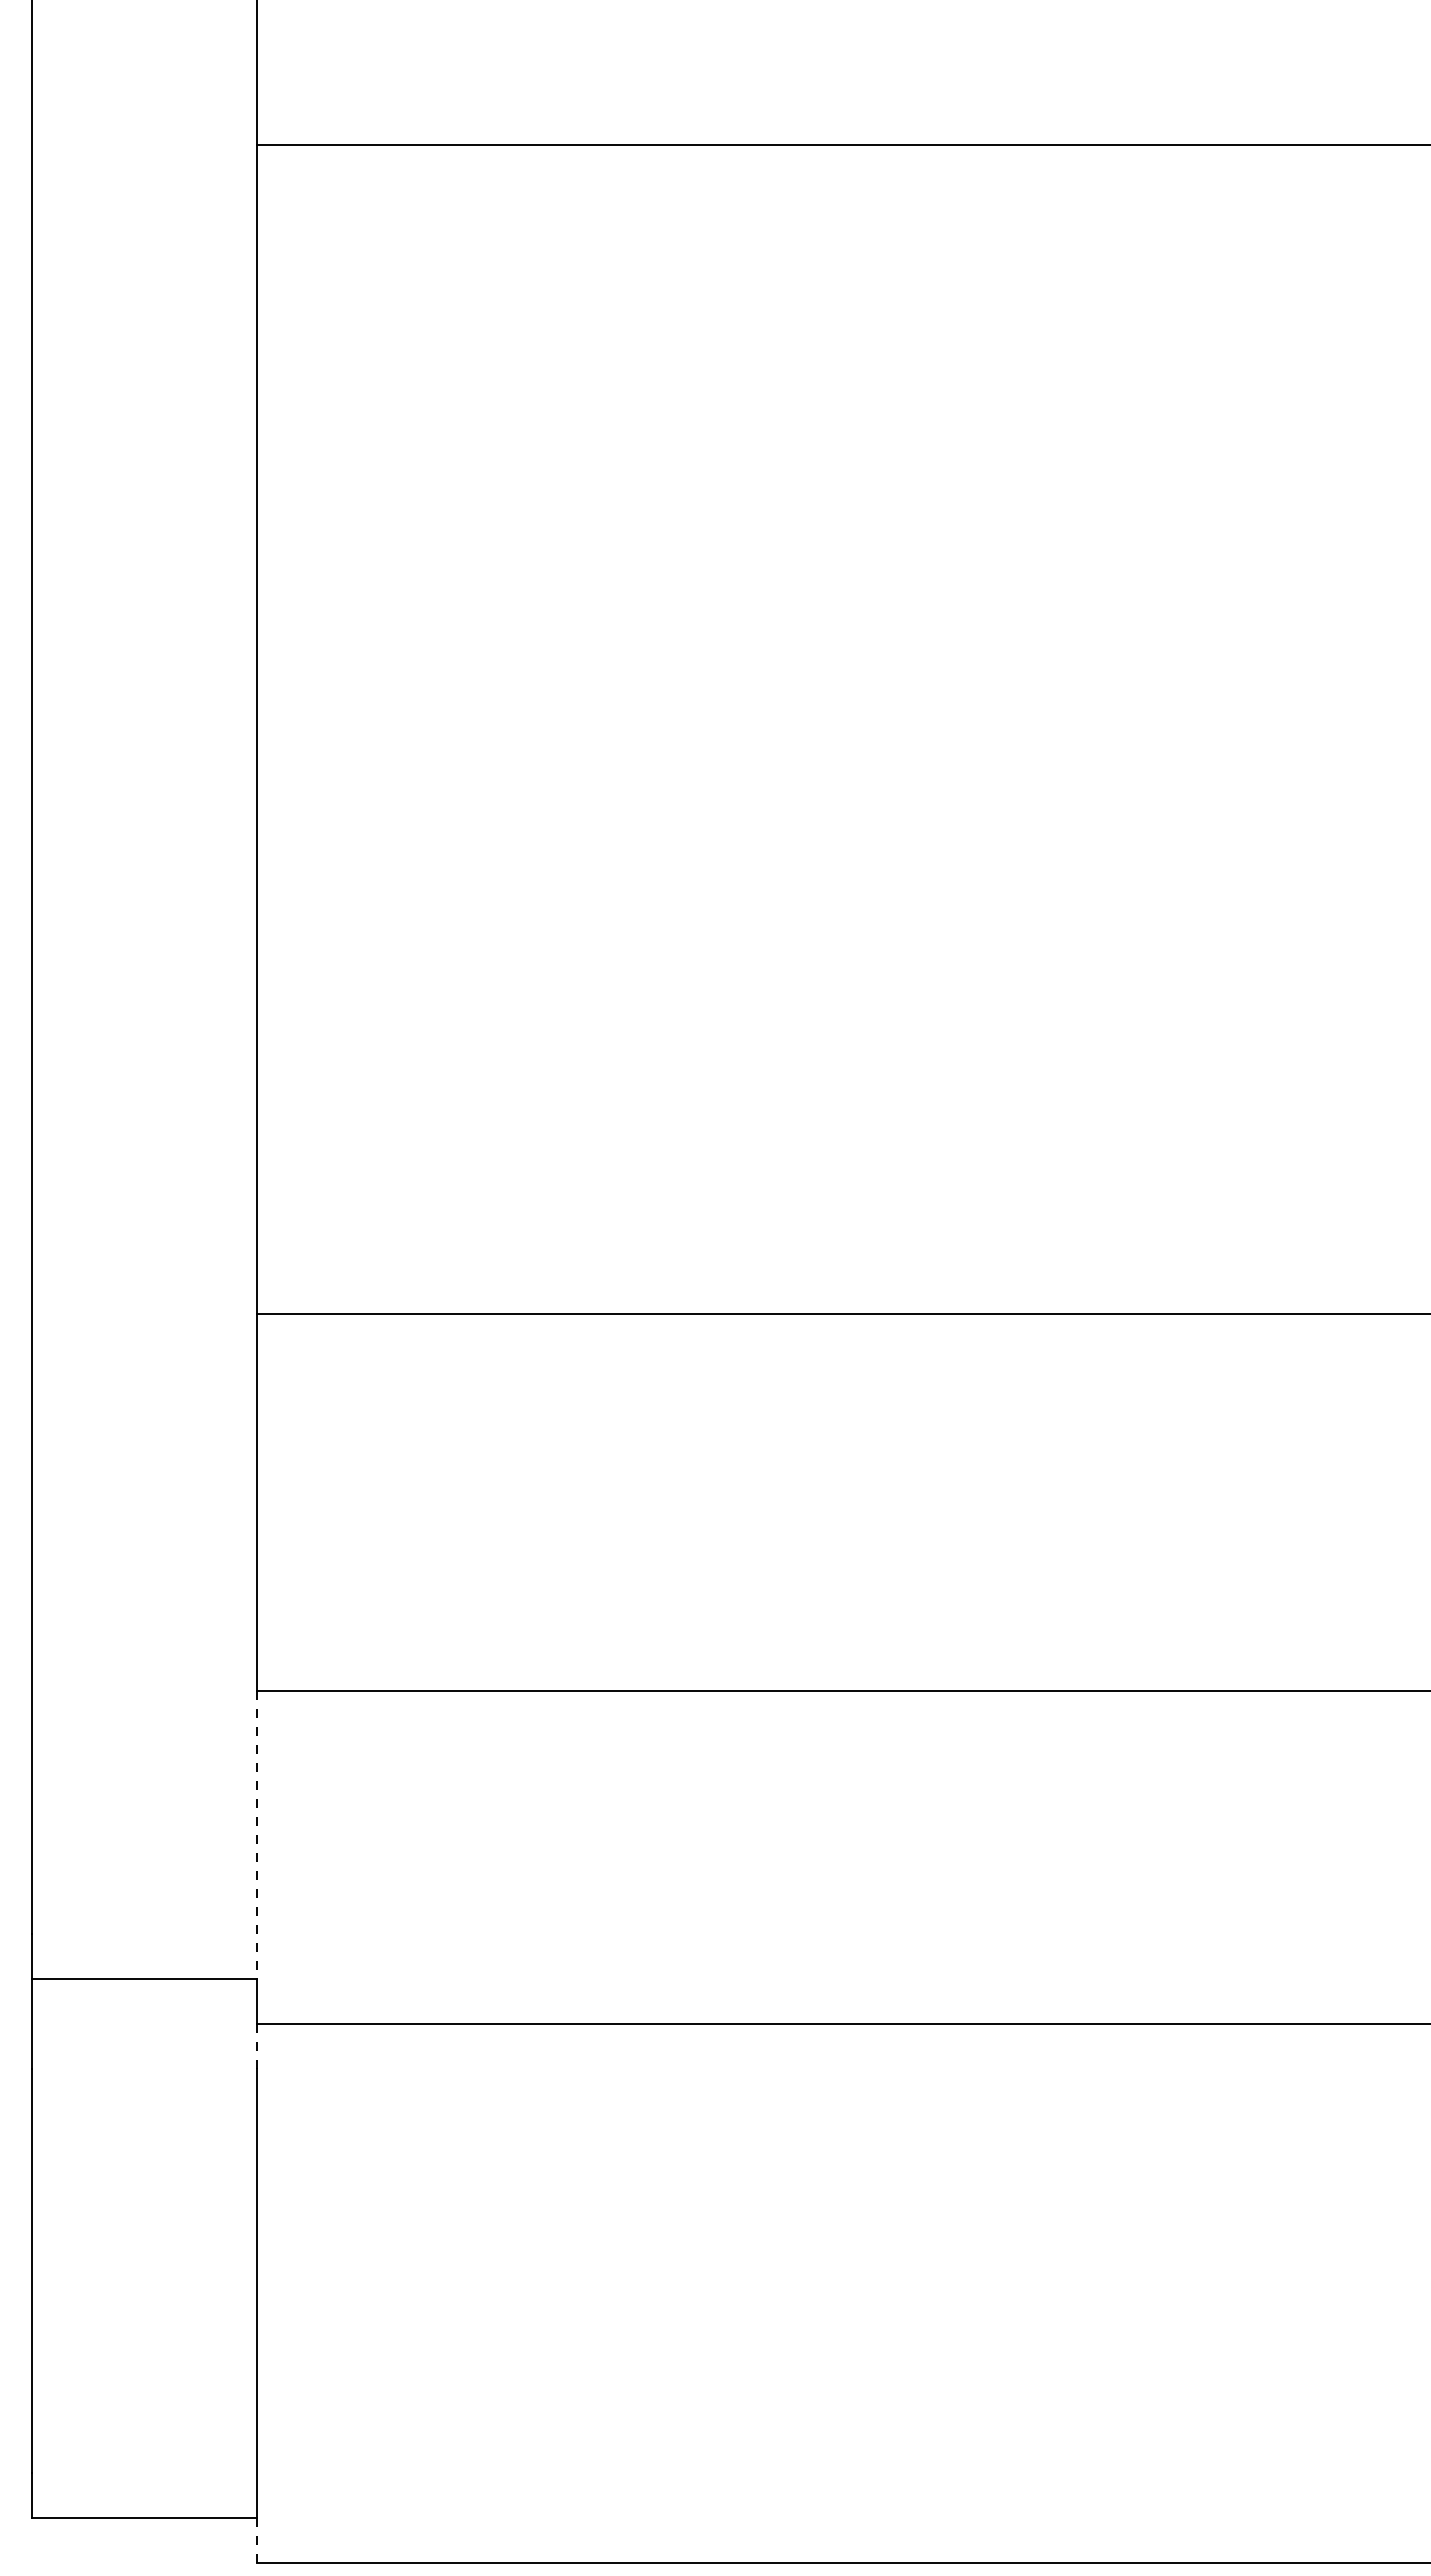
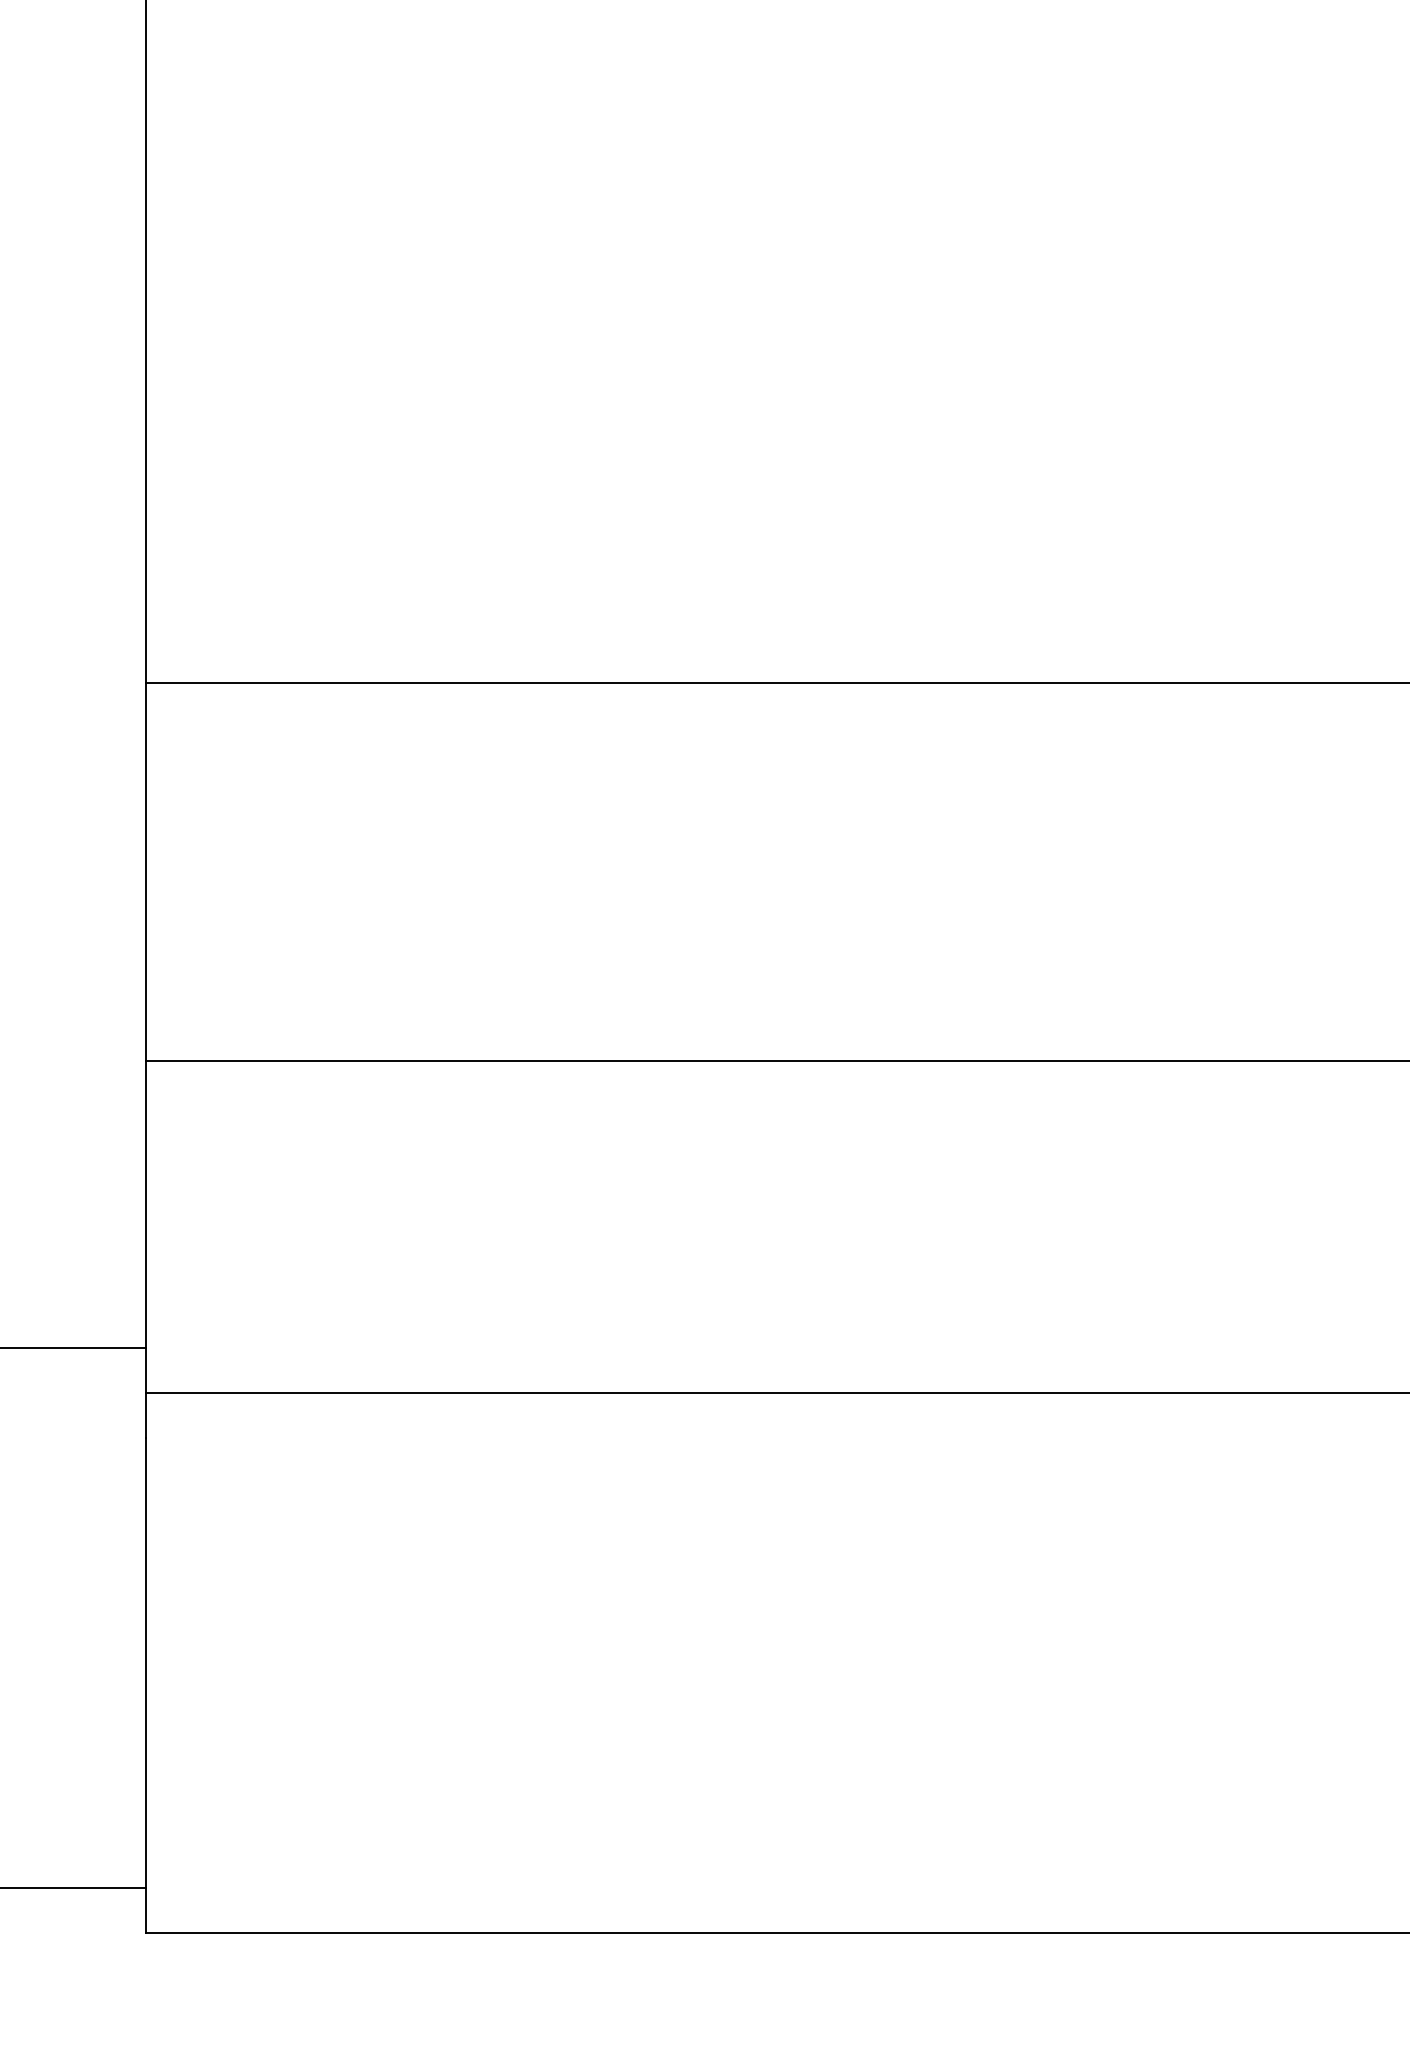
line: (256, 1834) -> (145, 1204), dashed -> solid
line: (256, 2046) -> (145, 1416), dashed -> solid
line: (256, 2540) -> (145, 1910), dashed -> solid

